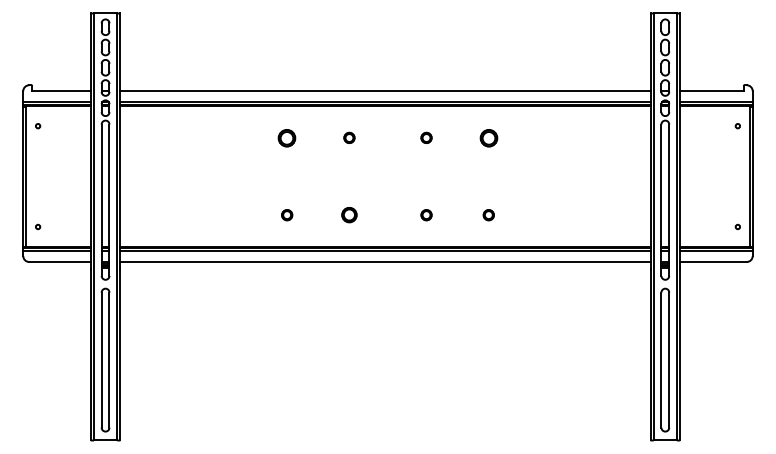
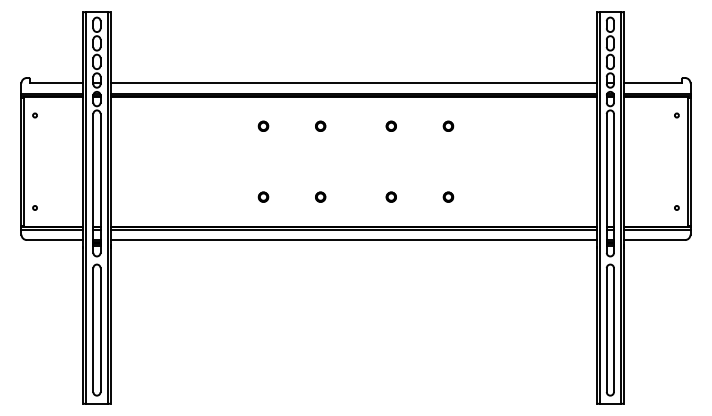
part: (287, 137) -> (263, 125), size x0.62
part: (488, 137) -> (448, 125), size x0.62
part: (349, 215) -> (320, 197), size x0.71

